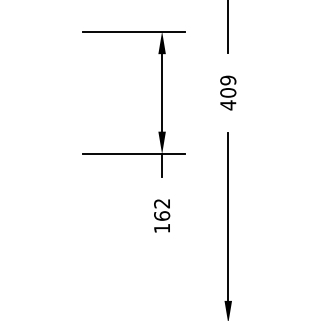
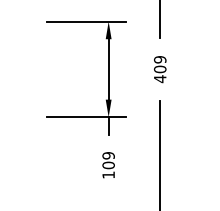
text: (162, 209) -> (108, 160), 162 -> 109

